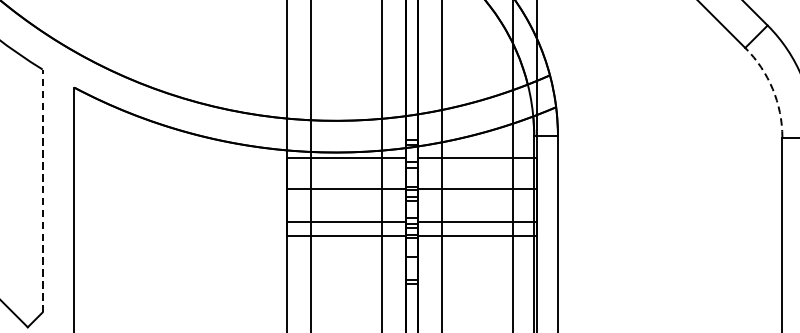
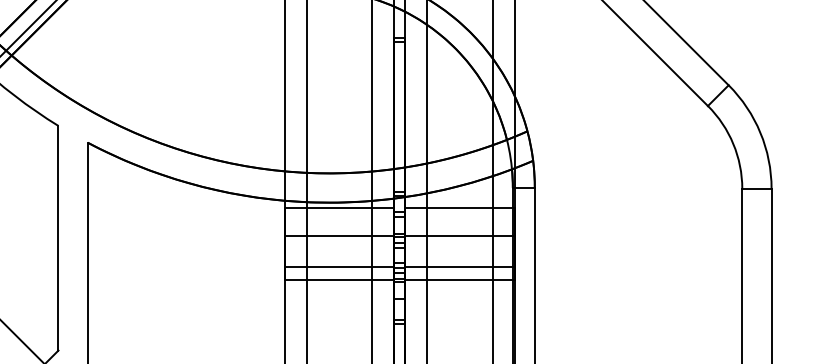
arc: (772, 89) -> (733, 144), dashed -> solid
line: (42, 190) -> (58, 237), dashed -> solid

